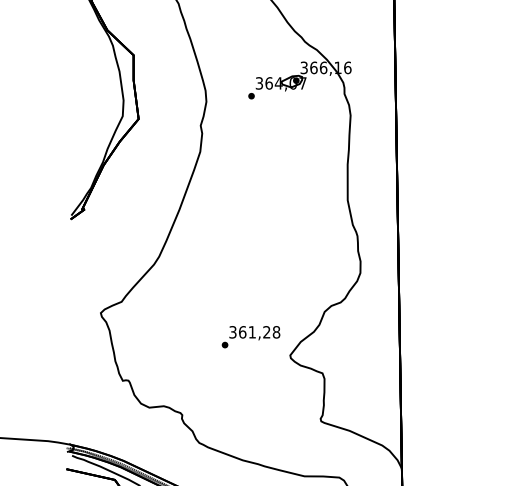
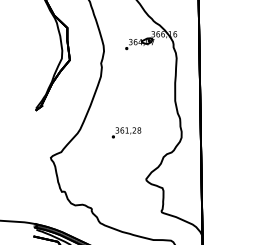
text: (251, 336) -> (126, 132), moved

